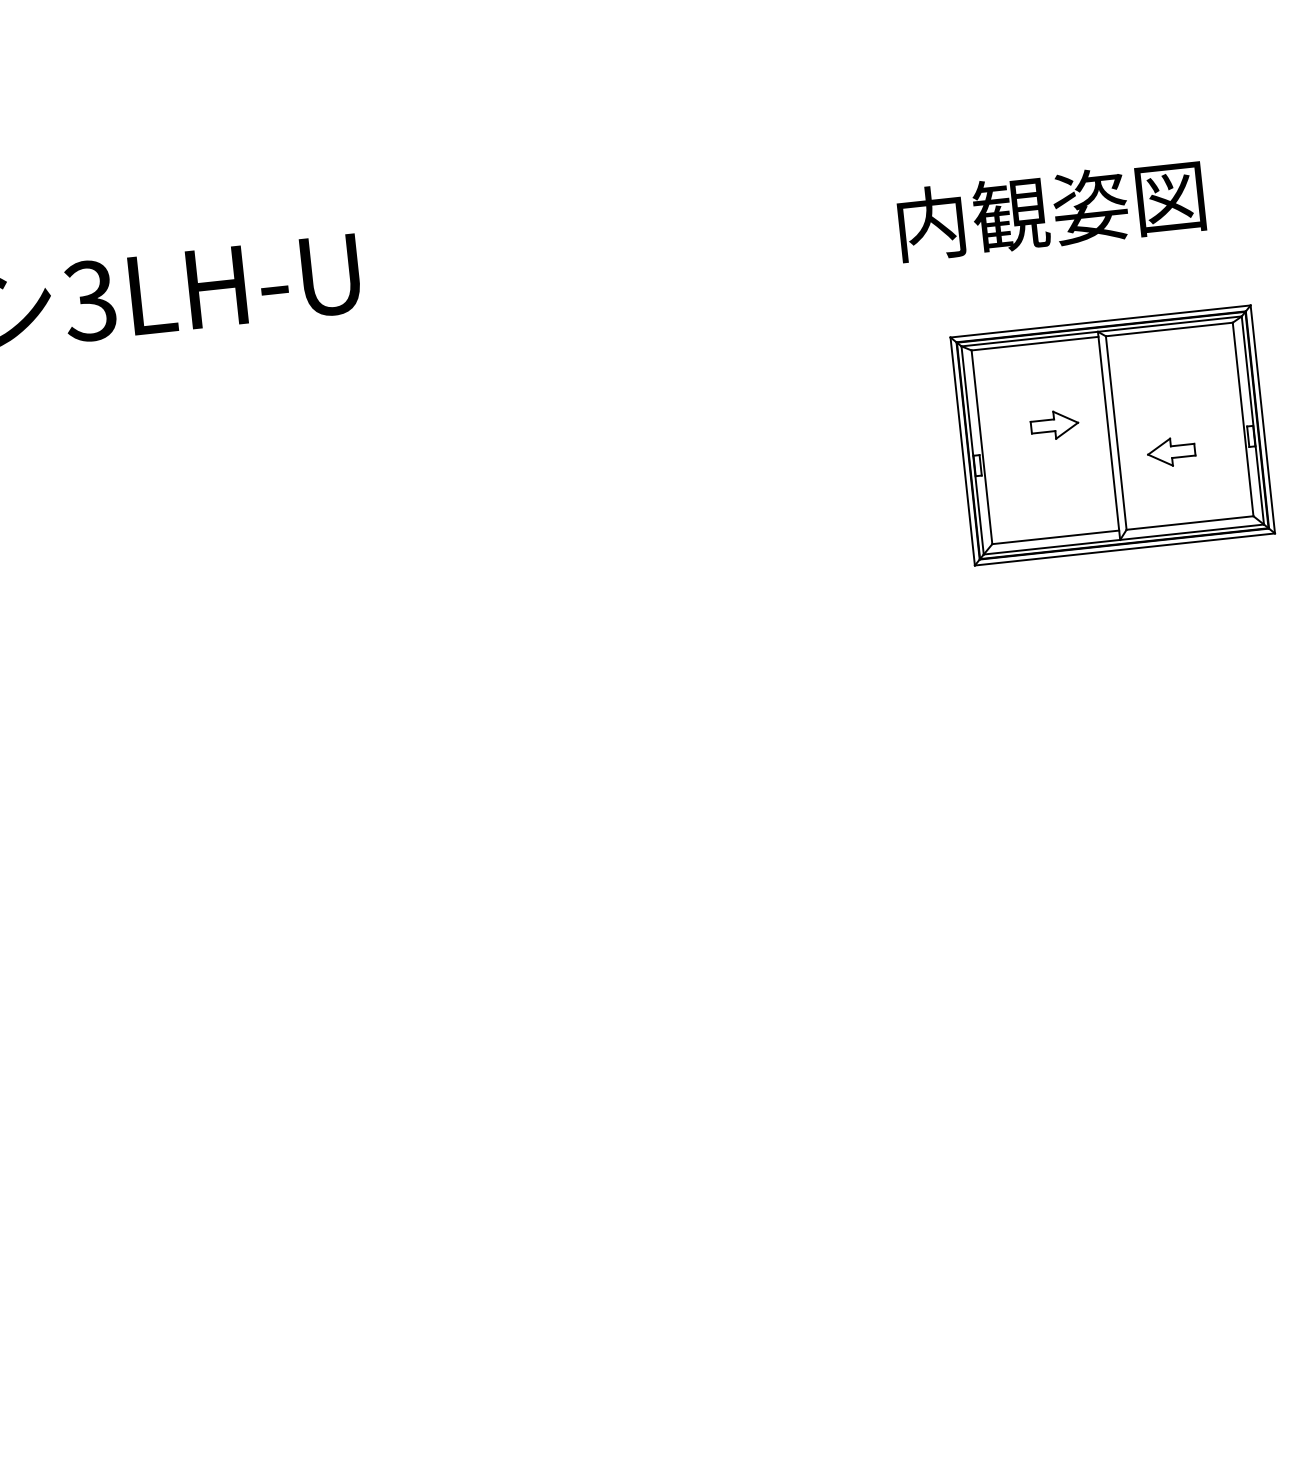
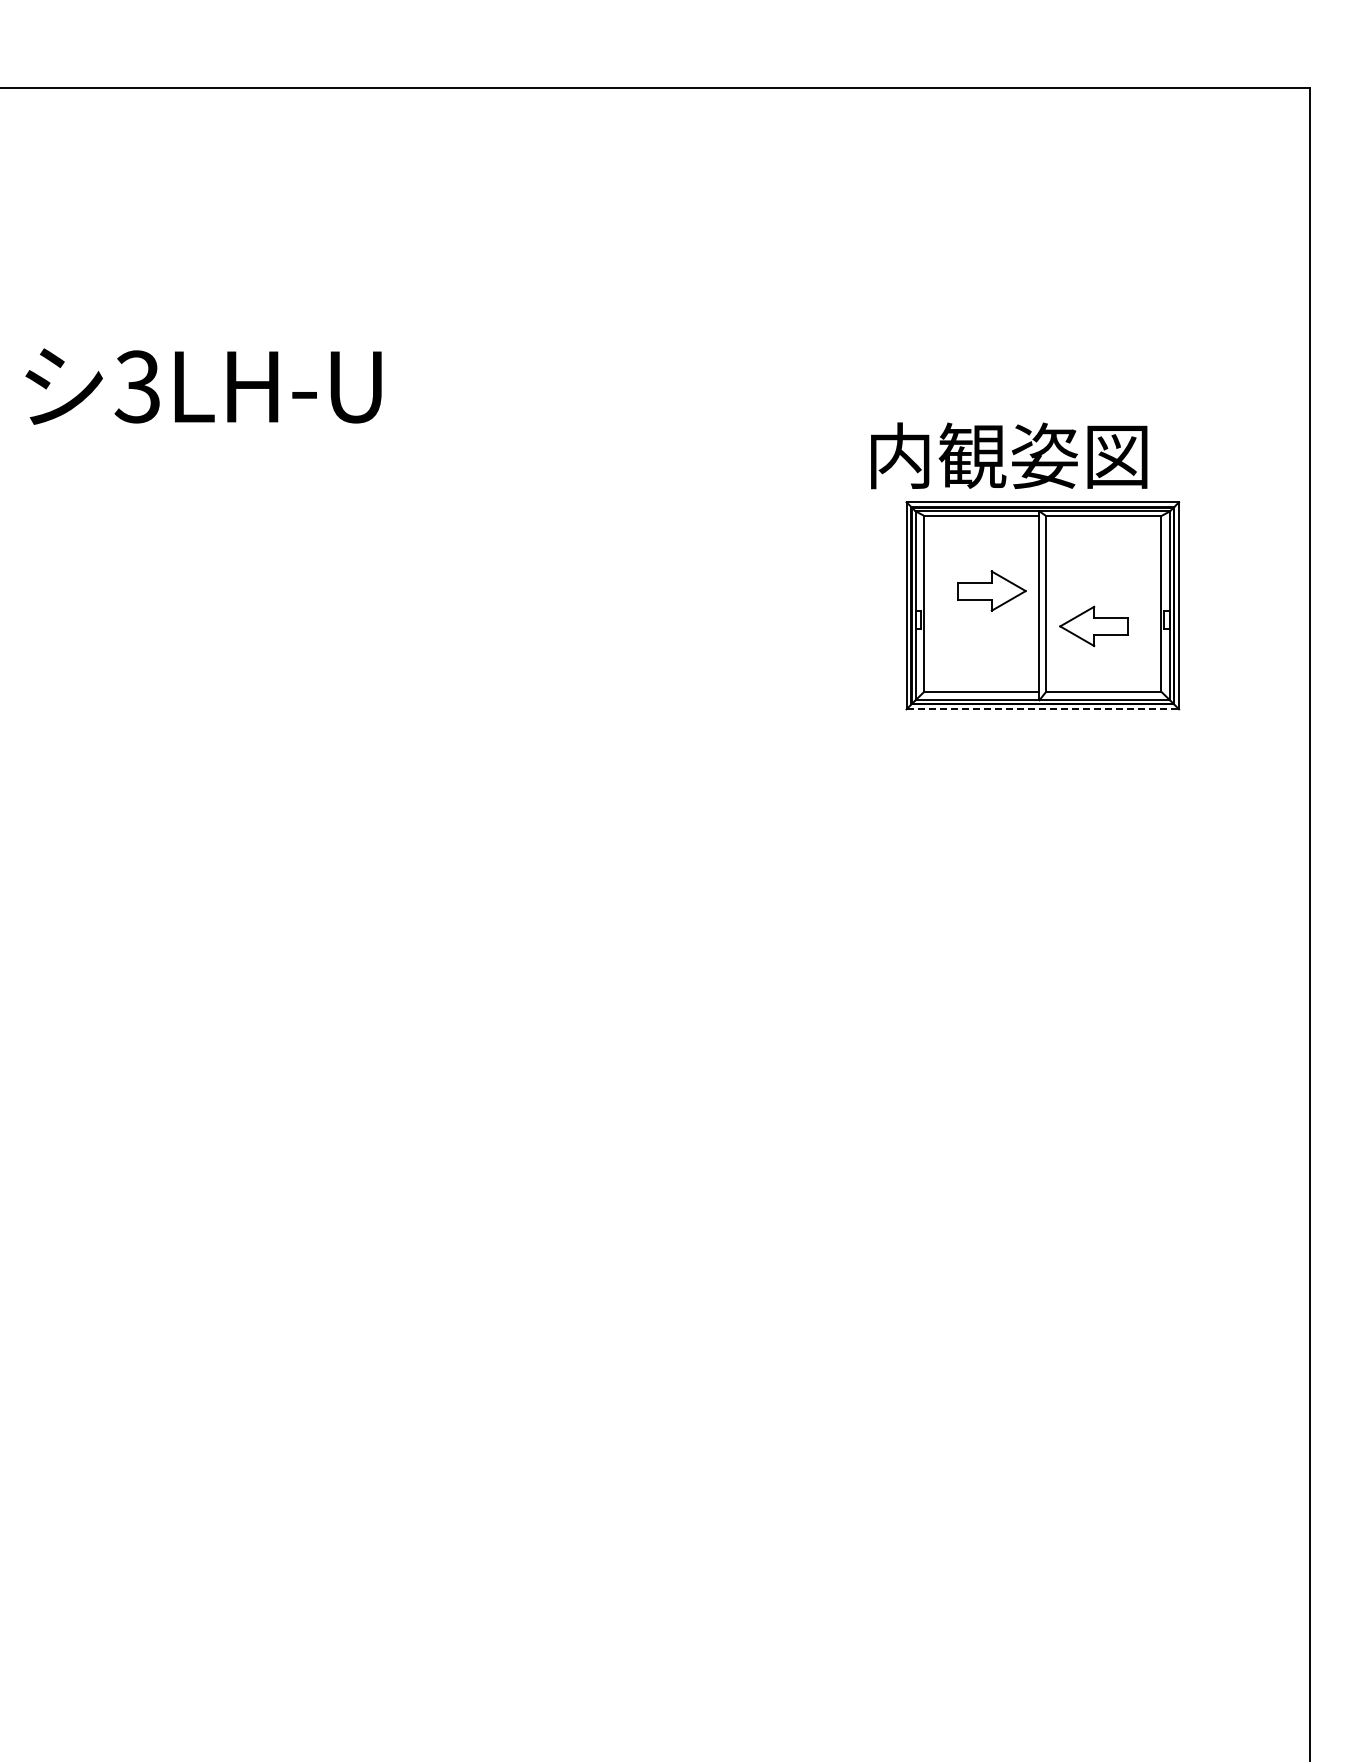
text: (1051, 209) -> (1009, 455), moved
part: (1054, 424) -> (991, 590), size x1.6
part: (1171, 452) -> (1093, 626), size x1.6
line: (1125, 549) -> (1043, 709), solid -> dashed

